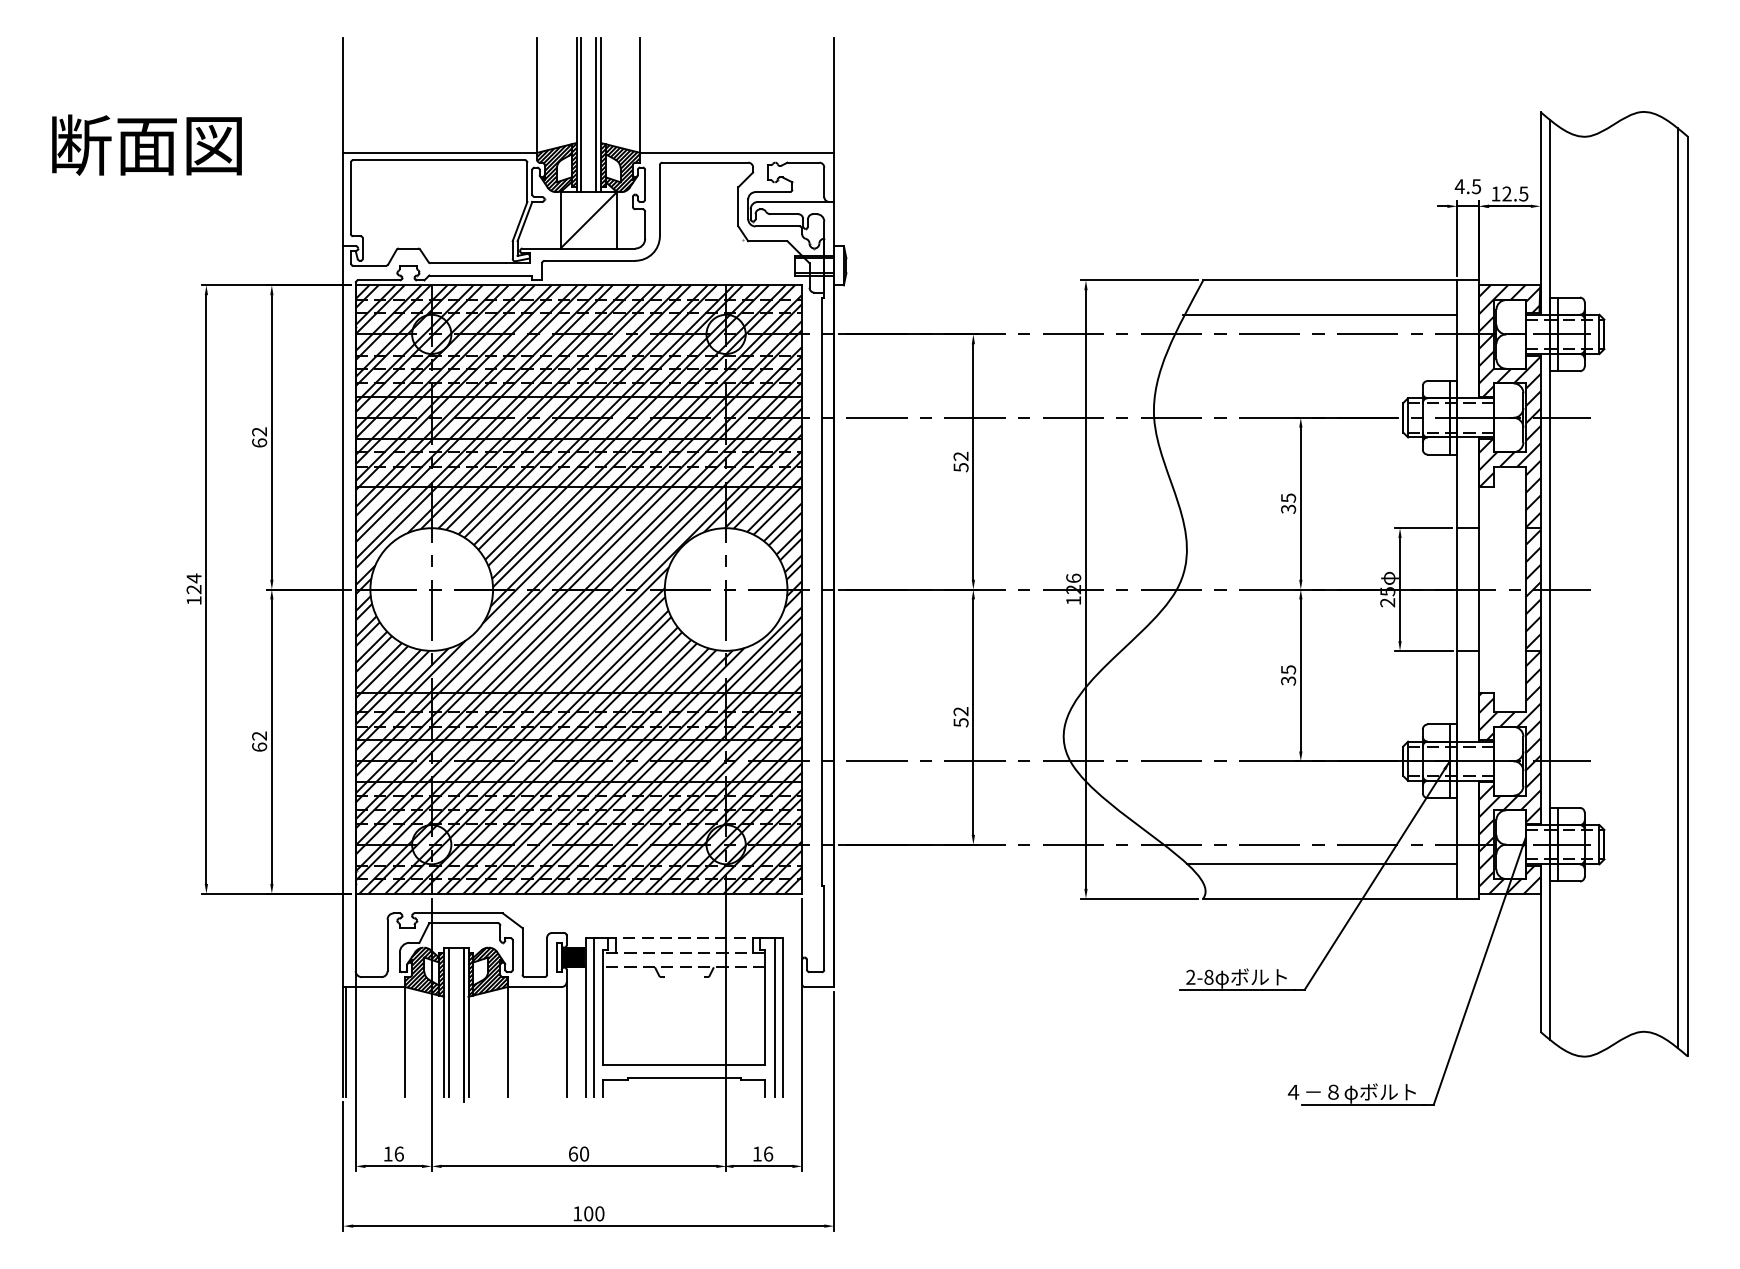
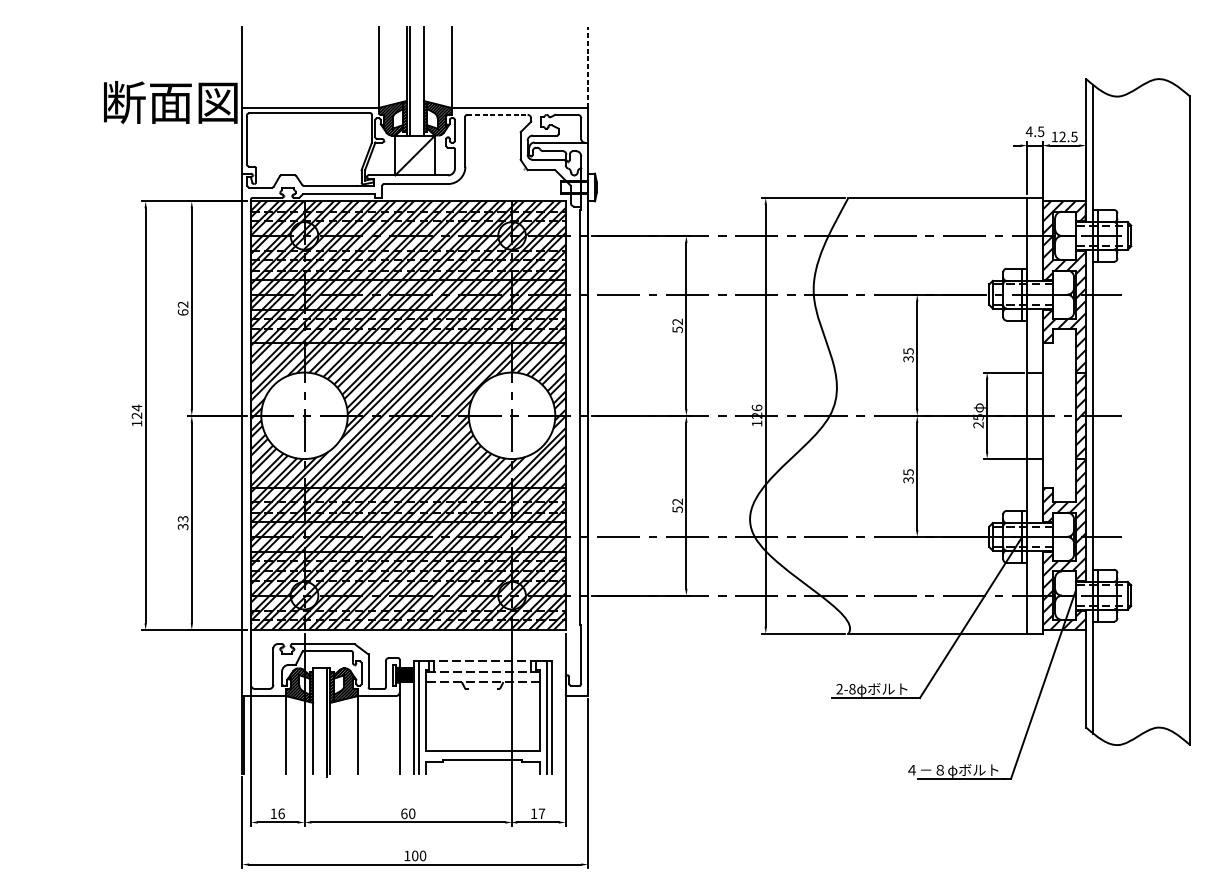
line: (834, 94) -> (588, 66), solid -> dashed
line: (596, 114) -> (420, 80), removed
text: (146, 144) -> (170, 102), moved
line: (705, 162) -> (497, 114), solid -> dashed
line: (1320, 314) -> (931, 221), removed
line: (1677, 588) -> (1182, 415), removed
text: (259, 741) -> (183, 522), 62 -> 33
line: (1322, 864) -> (932, 609), removed
line: (448, 1022) -> (316, 721), removed
text: (768, 1153) -> (541, 813), 16 -> 17

